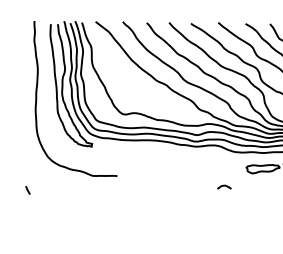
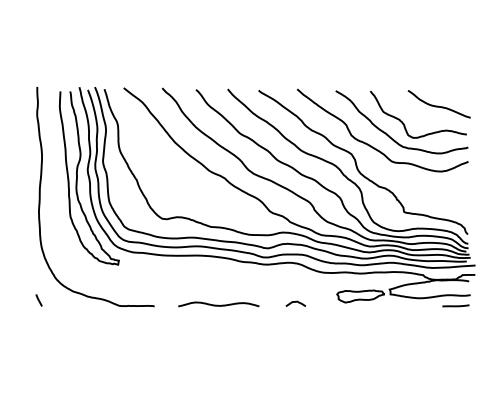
curve: (162, 174) -> (218, 304), added
curve: (224, 186) -> (295, 302), moved
curve: (27, 190) -> (38, 300), moved

